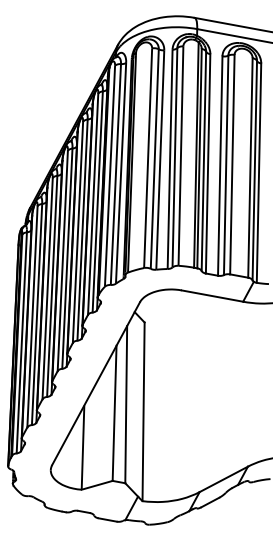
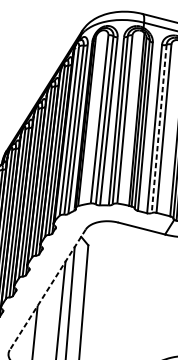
line: (226, 165) -> (159, 129), solid -> dashed
line: (95, 384) -> (47, 290), solid -> dashed

